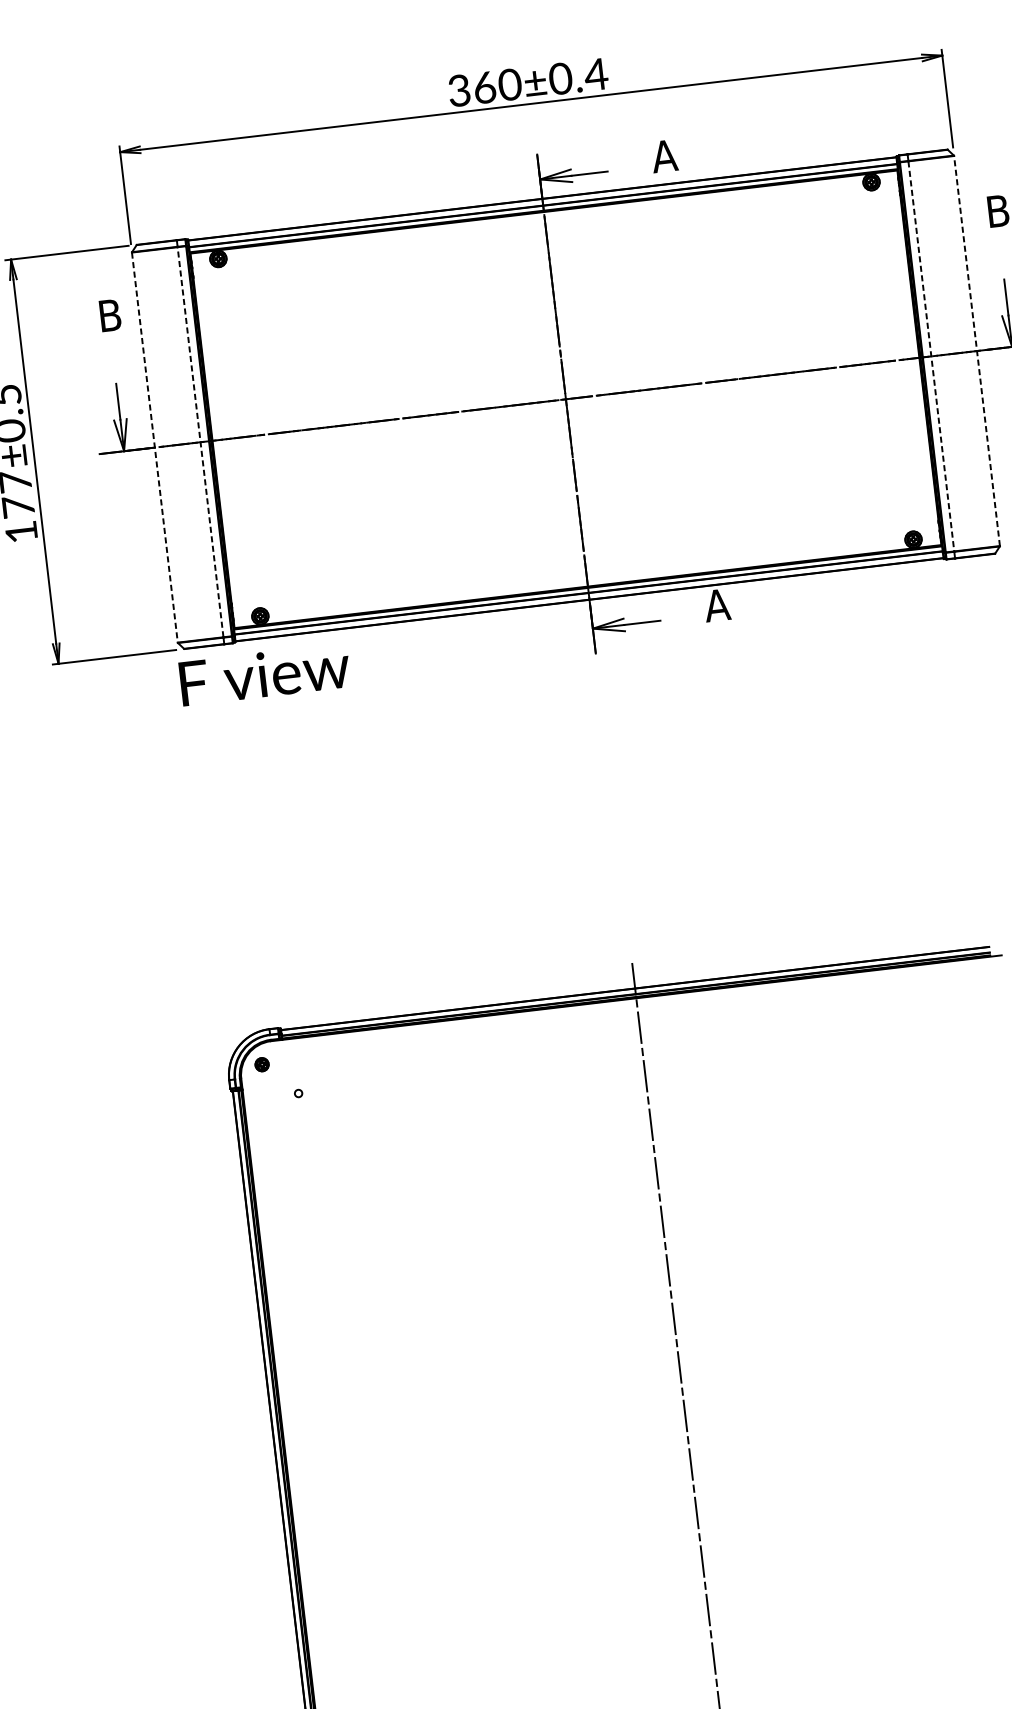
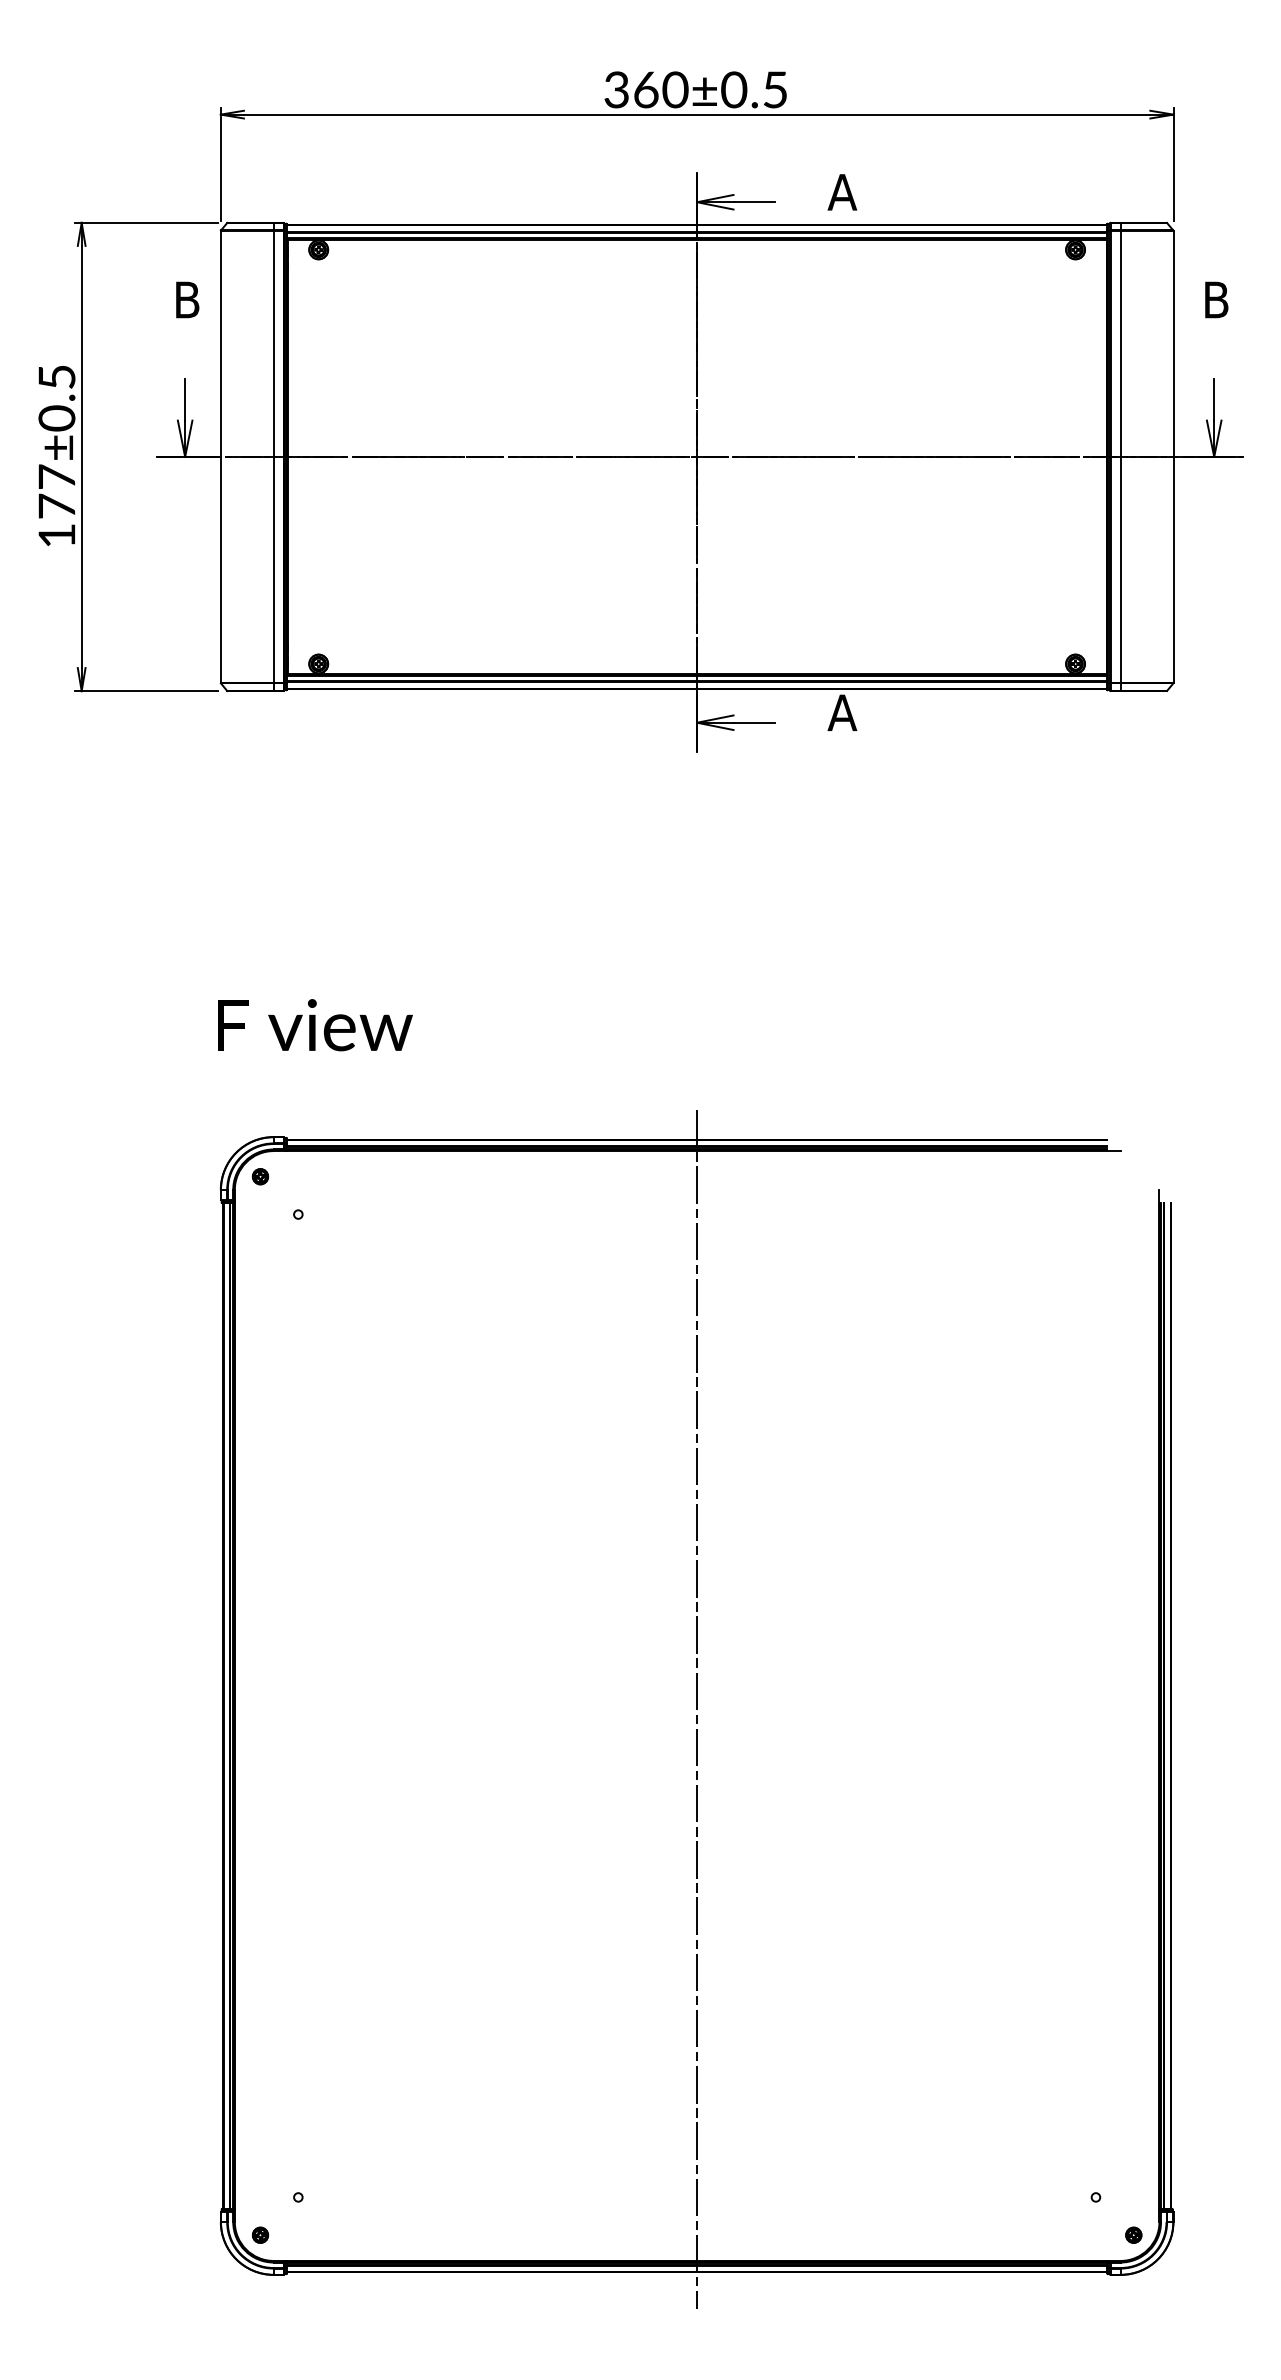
text: (595, 74) -> (774, 89), 360±0.4 -> 360±0.5
line: (976, 350) -> (1173, 456), dashed -> solid
line: (931, 355) -> (1120, 456), dashed -> solid
line: (200, 441) -> (273, 456), dashed -> solid
line: (154, 447) -> (220, 456), dashed -> solid
text: (265, 674) -> (315, 1025), moved

